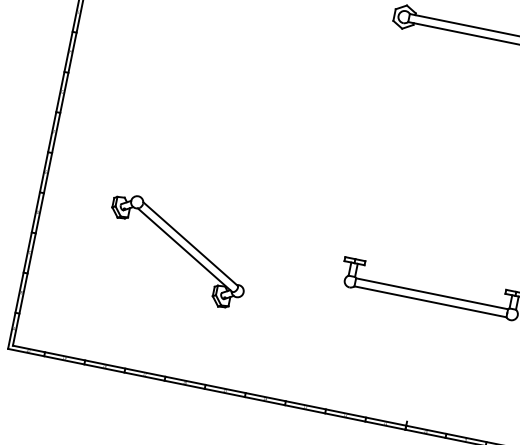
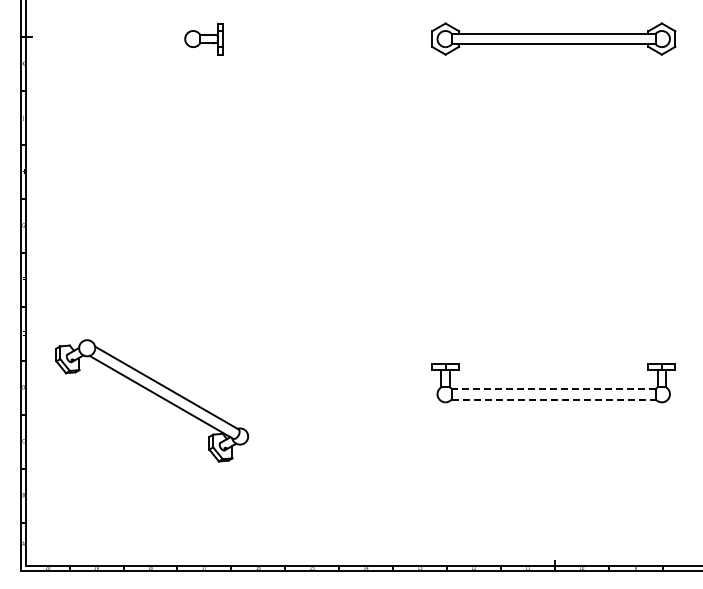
part: (180, 246) -> (154, 394), moved
line: (431, 293) -> (553, 388), solid -> dashed
line: (431, 301) -> (554, 399), solid -> dashed

